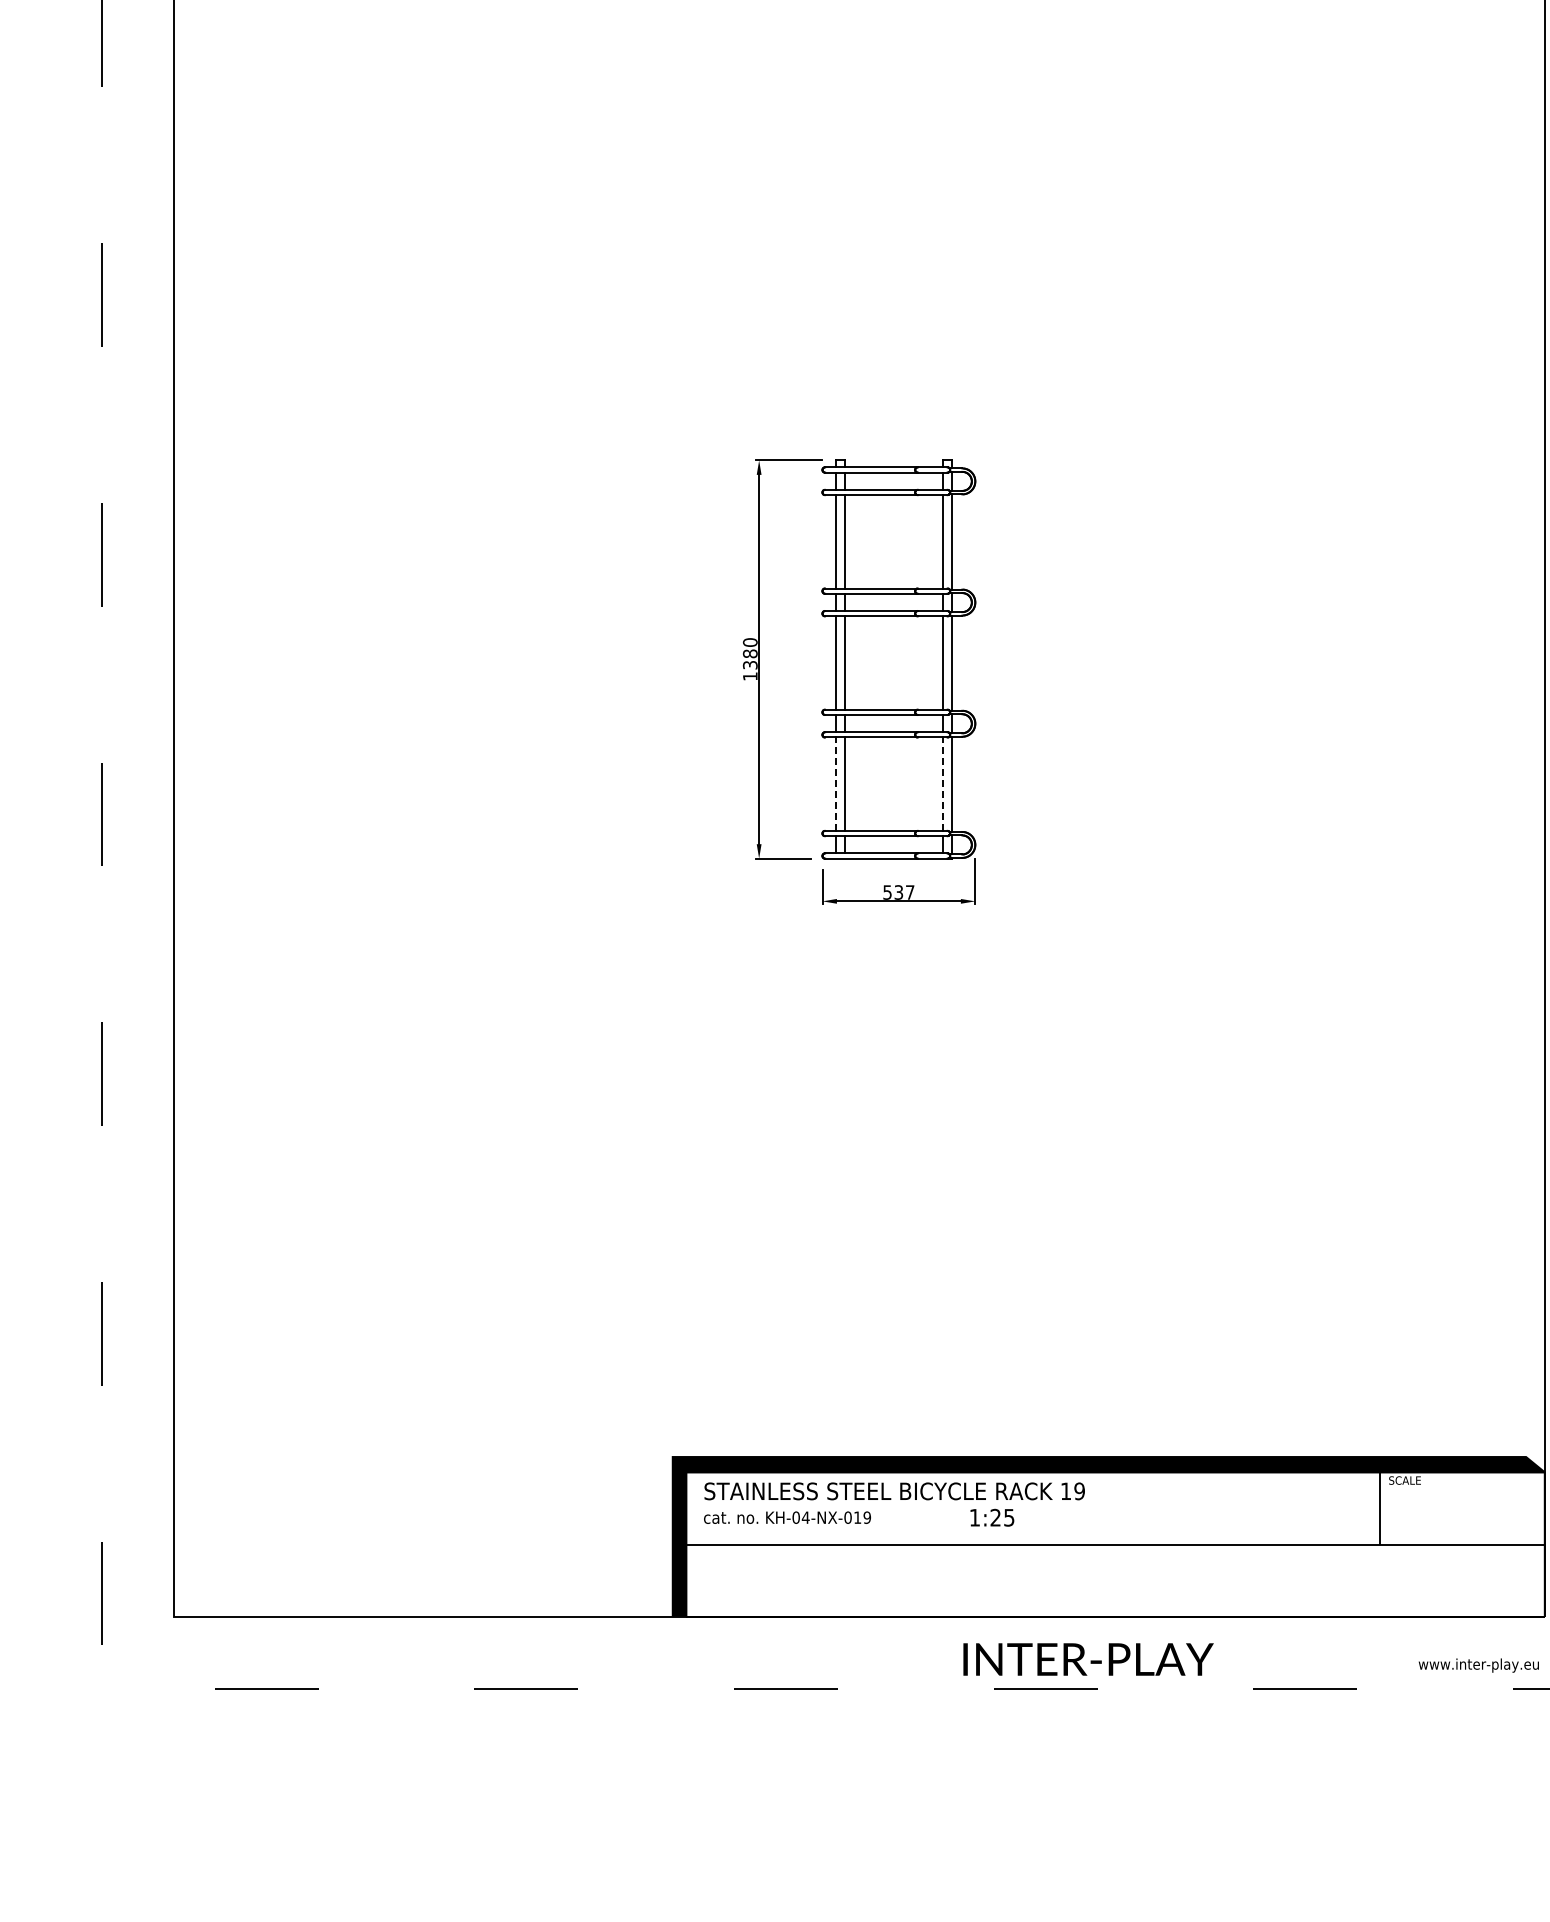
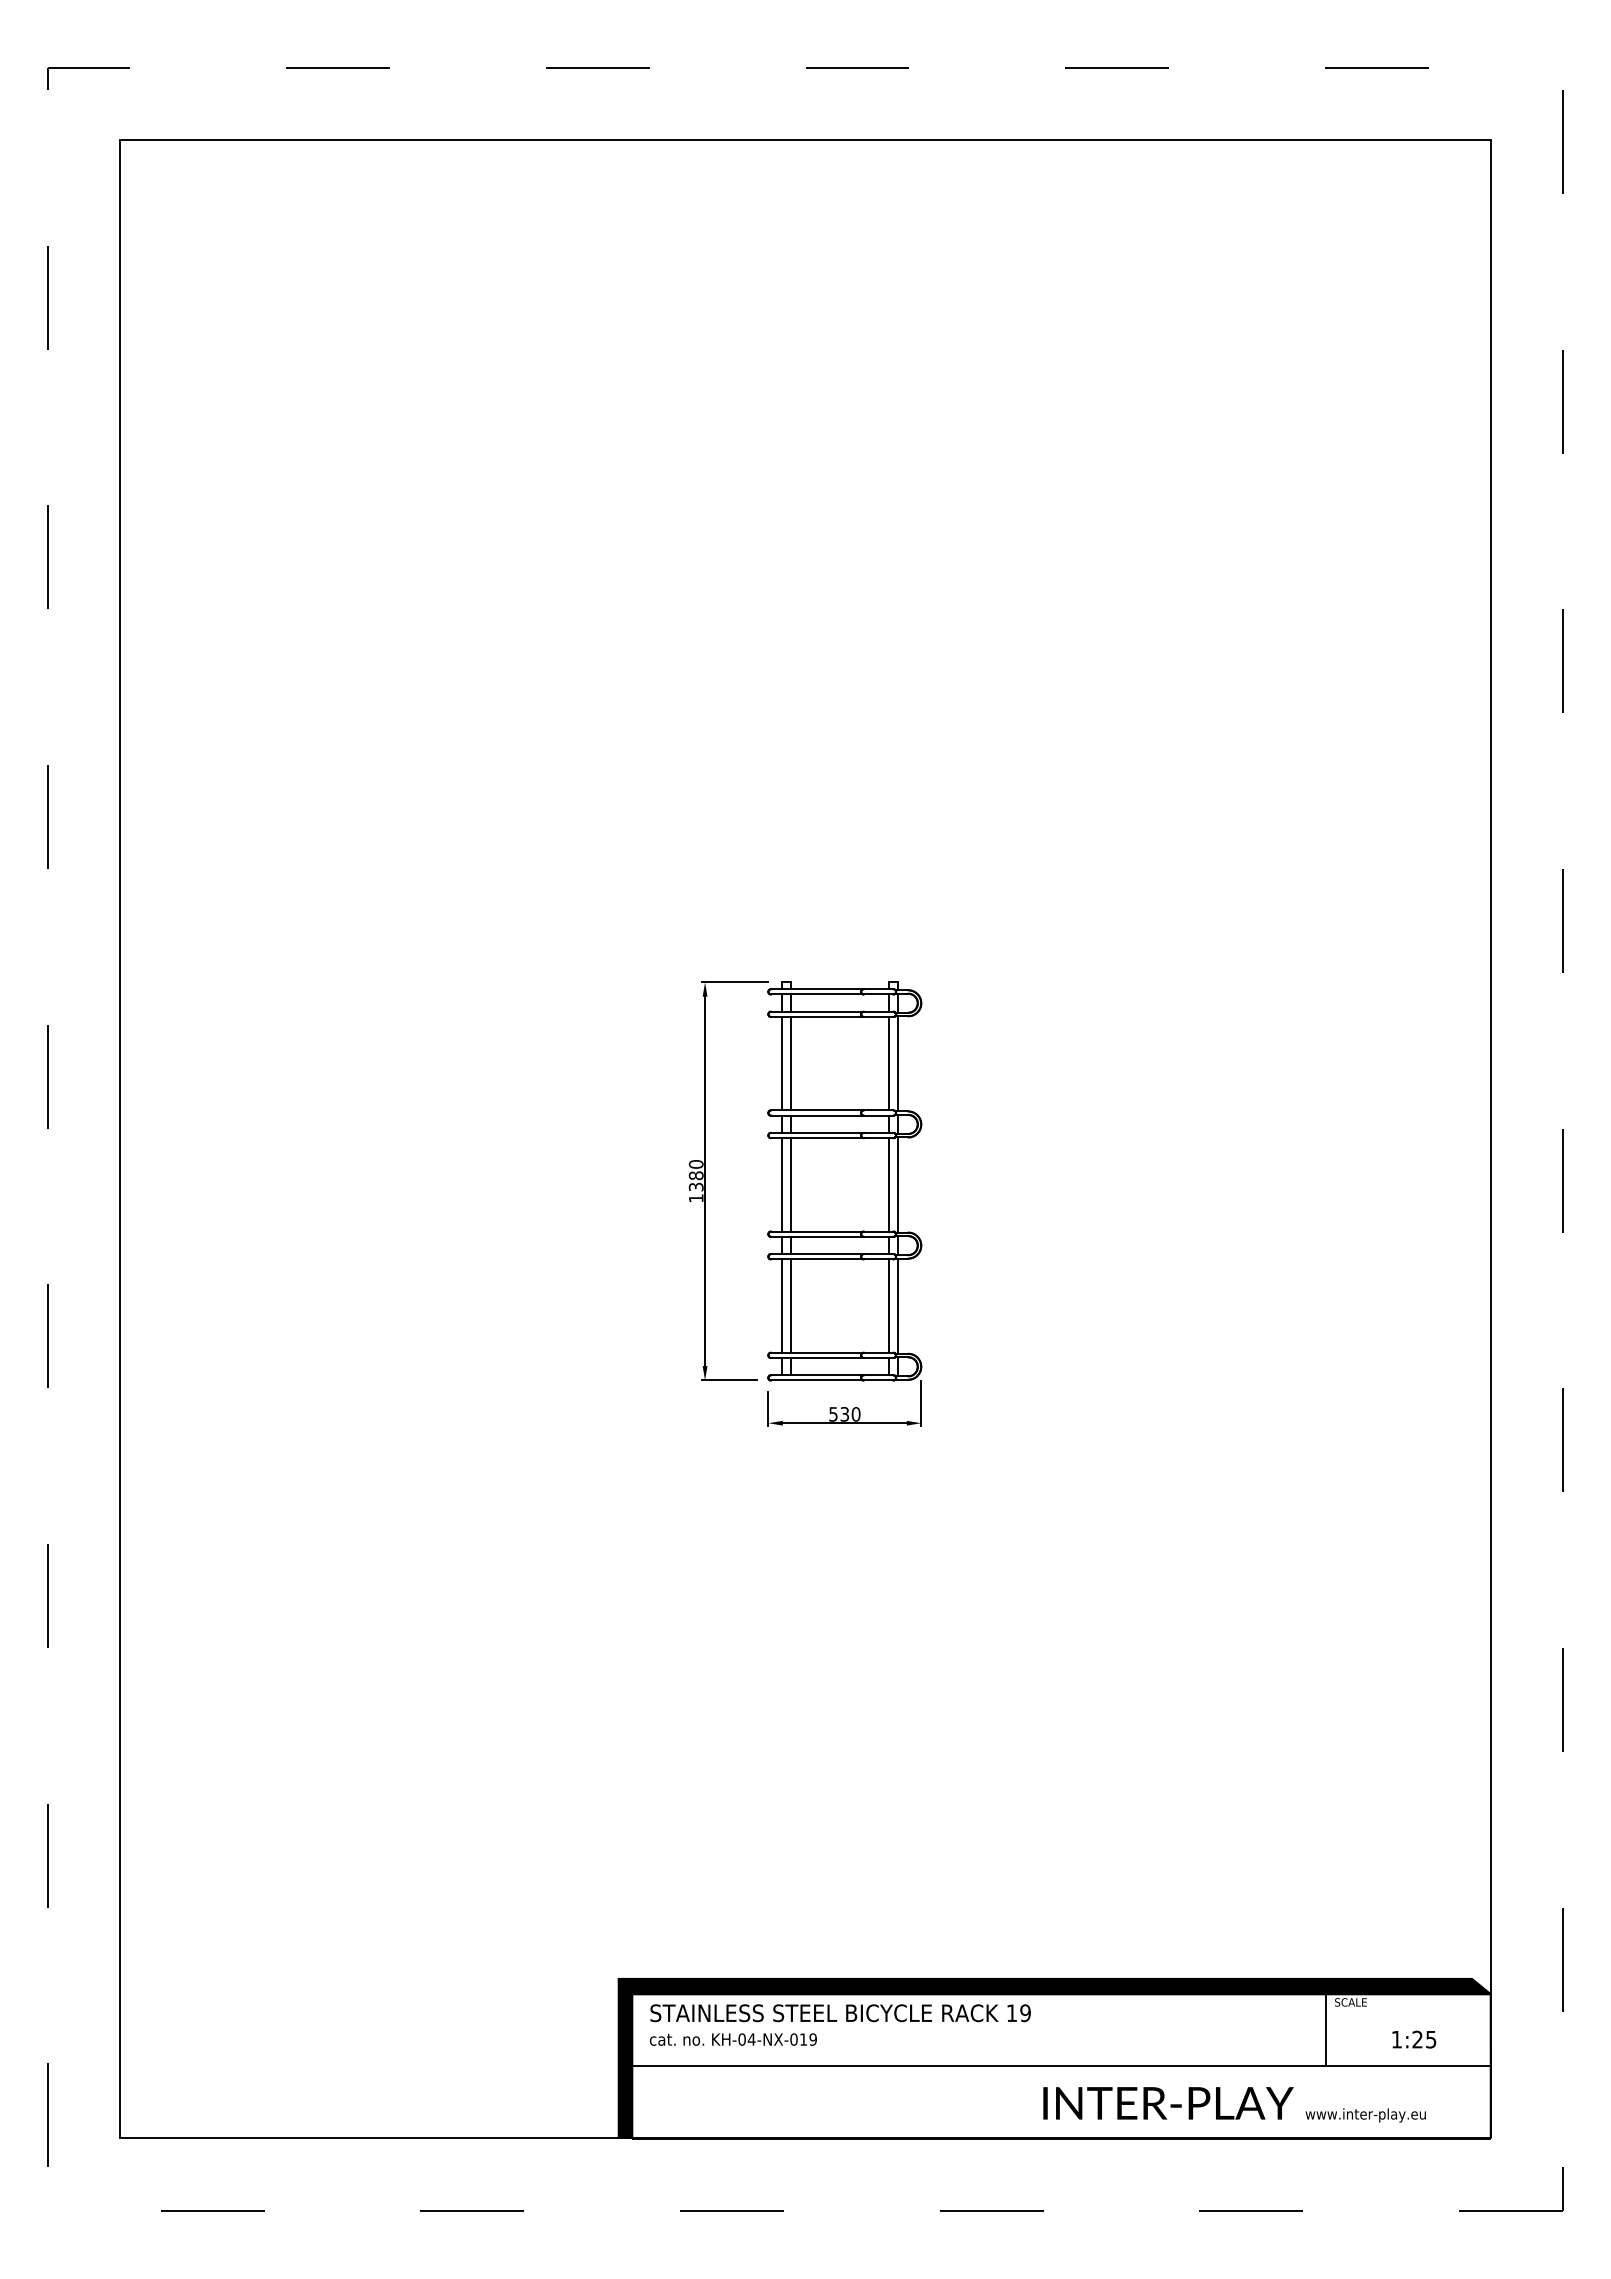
line: (836, 784) -> (782, 1306), dashed -> solid
line: (943, 784) -> (889, 1306), dashed -> solid
text: (909, 892) -> (855, 1414), 537 -> 530
text: (992, 1517) -> (1414, 2039), moved
text: (1088, 1659) -> (1168, 2103), moved
text: (1478, 1665) -> (1365, 2115), moved

